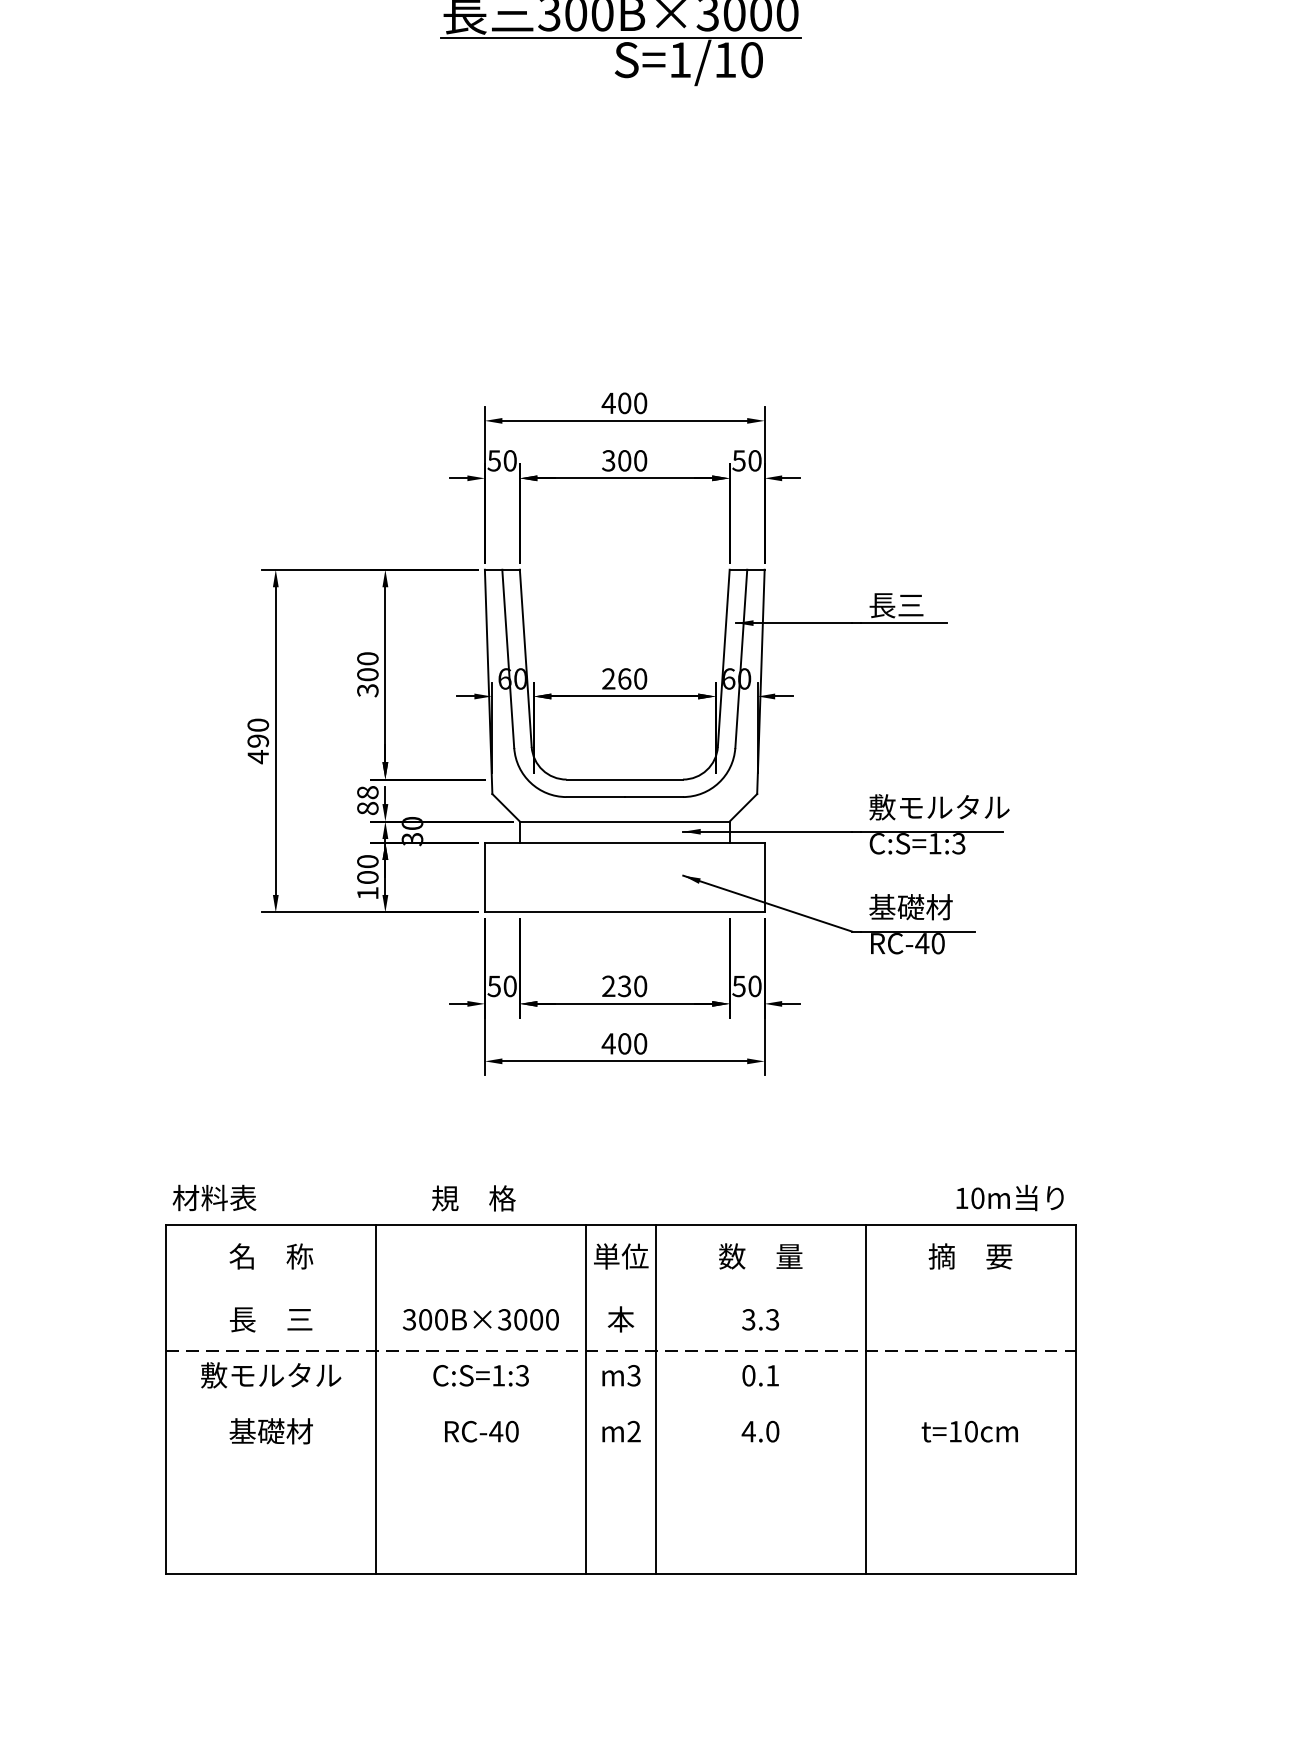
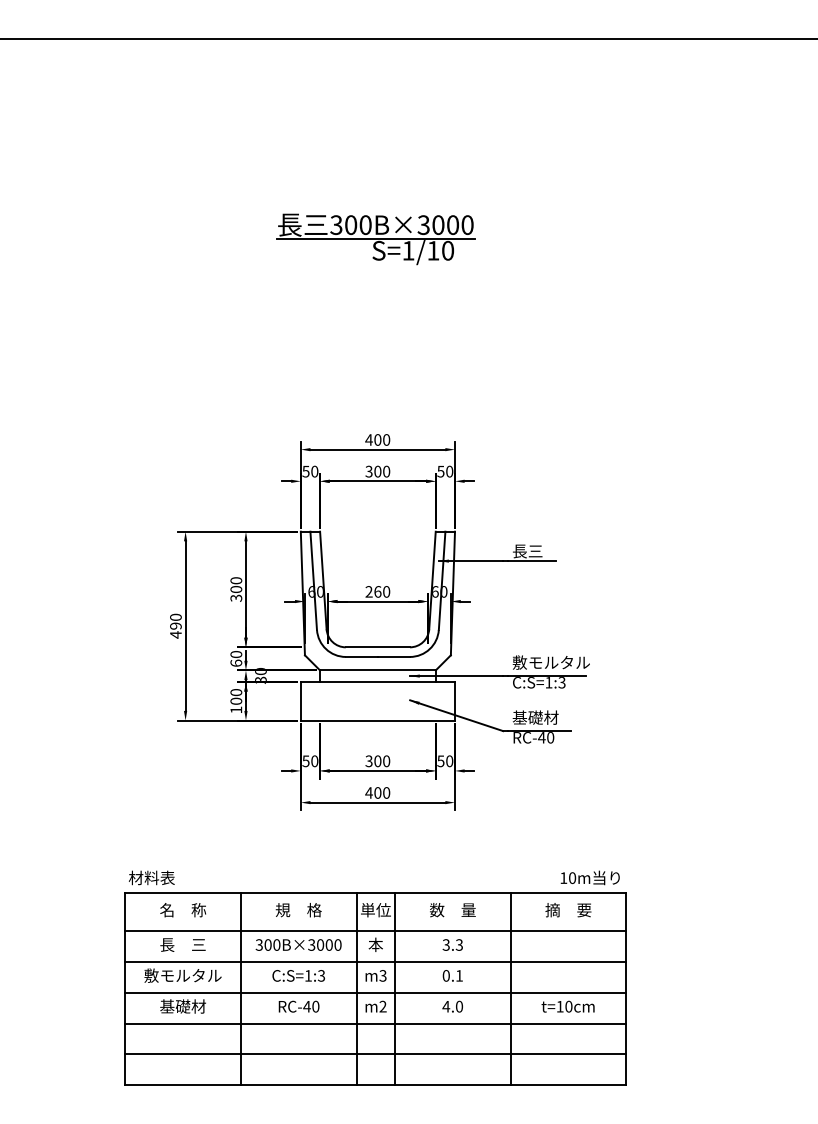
text: (368, 799) -> (236, 658), 88 -> 60
text: (616, 986) -> (373, 761), 230 -> 300
text: (473, 1199) -> (298, 910), moved
line: (620, 1295) -> (375, 931), added
line: (620, 1349) -> (375, 961), dashed -> solid
line: (620, 1405) -> (375, 992), added
line: (620, 1462) -> (375, 1023), added
line: (620, 1518) -> (375, 1054), added

